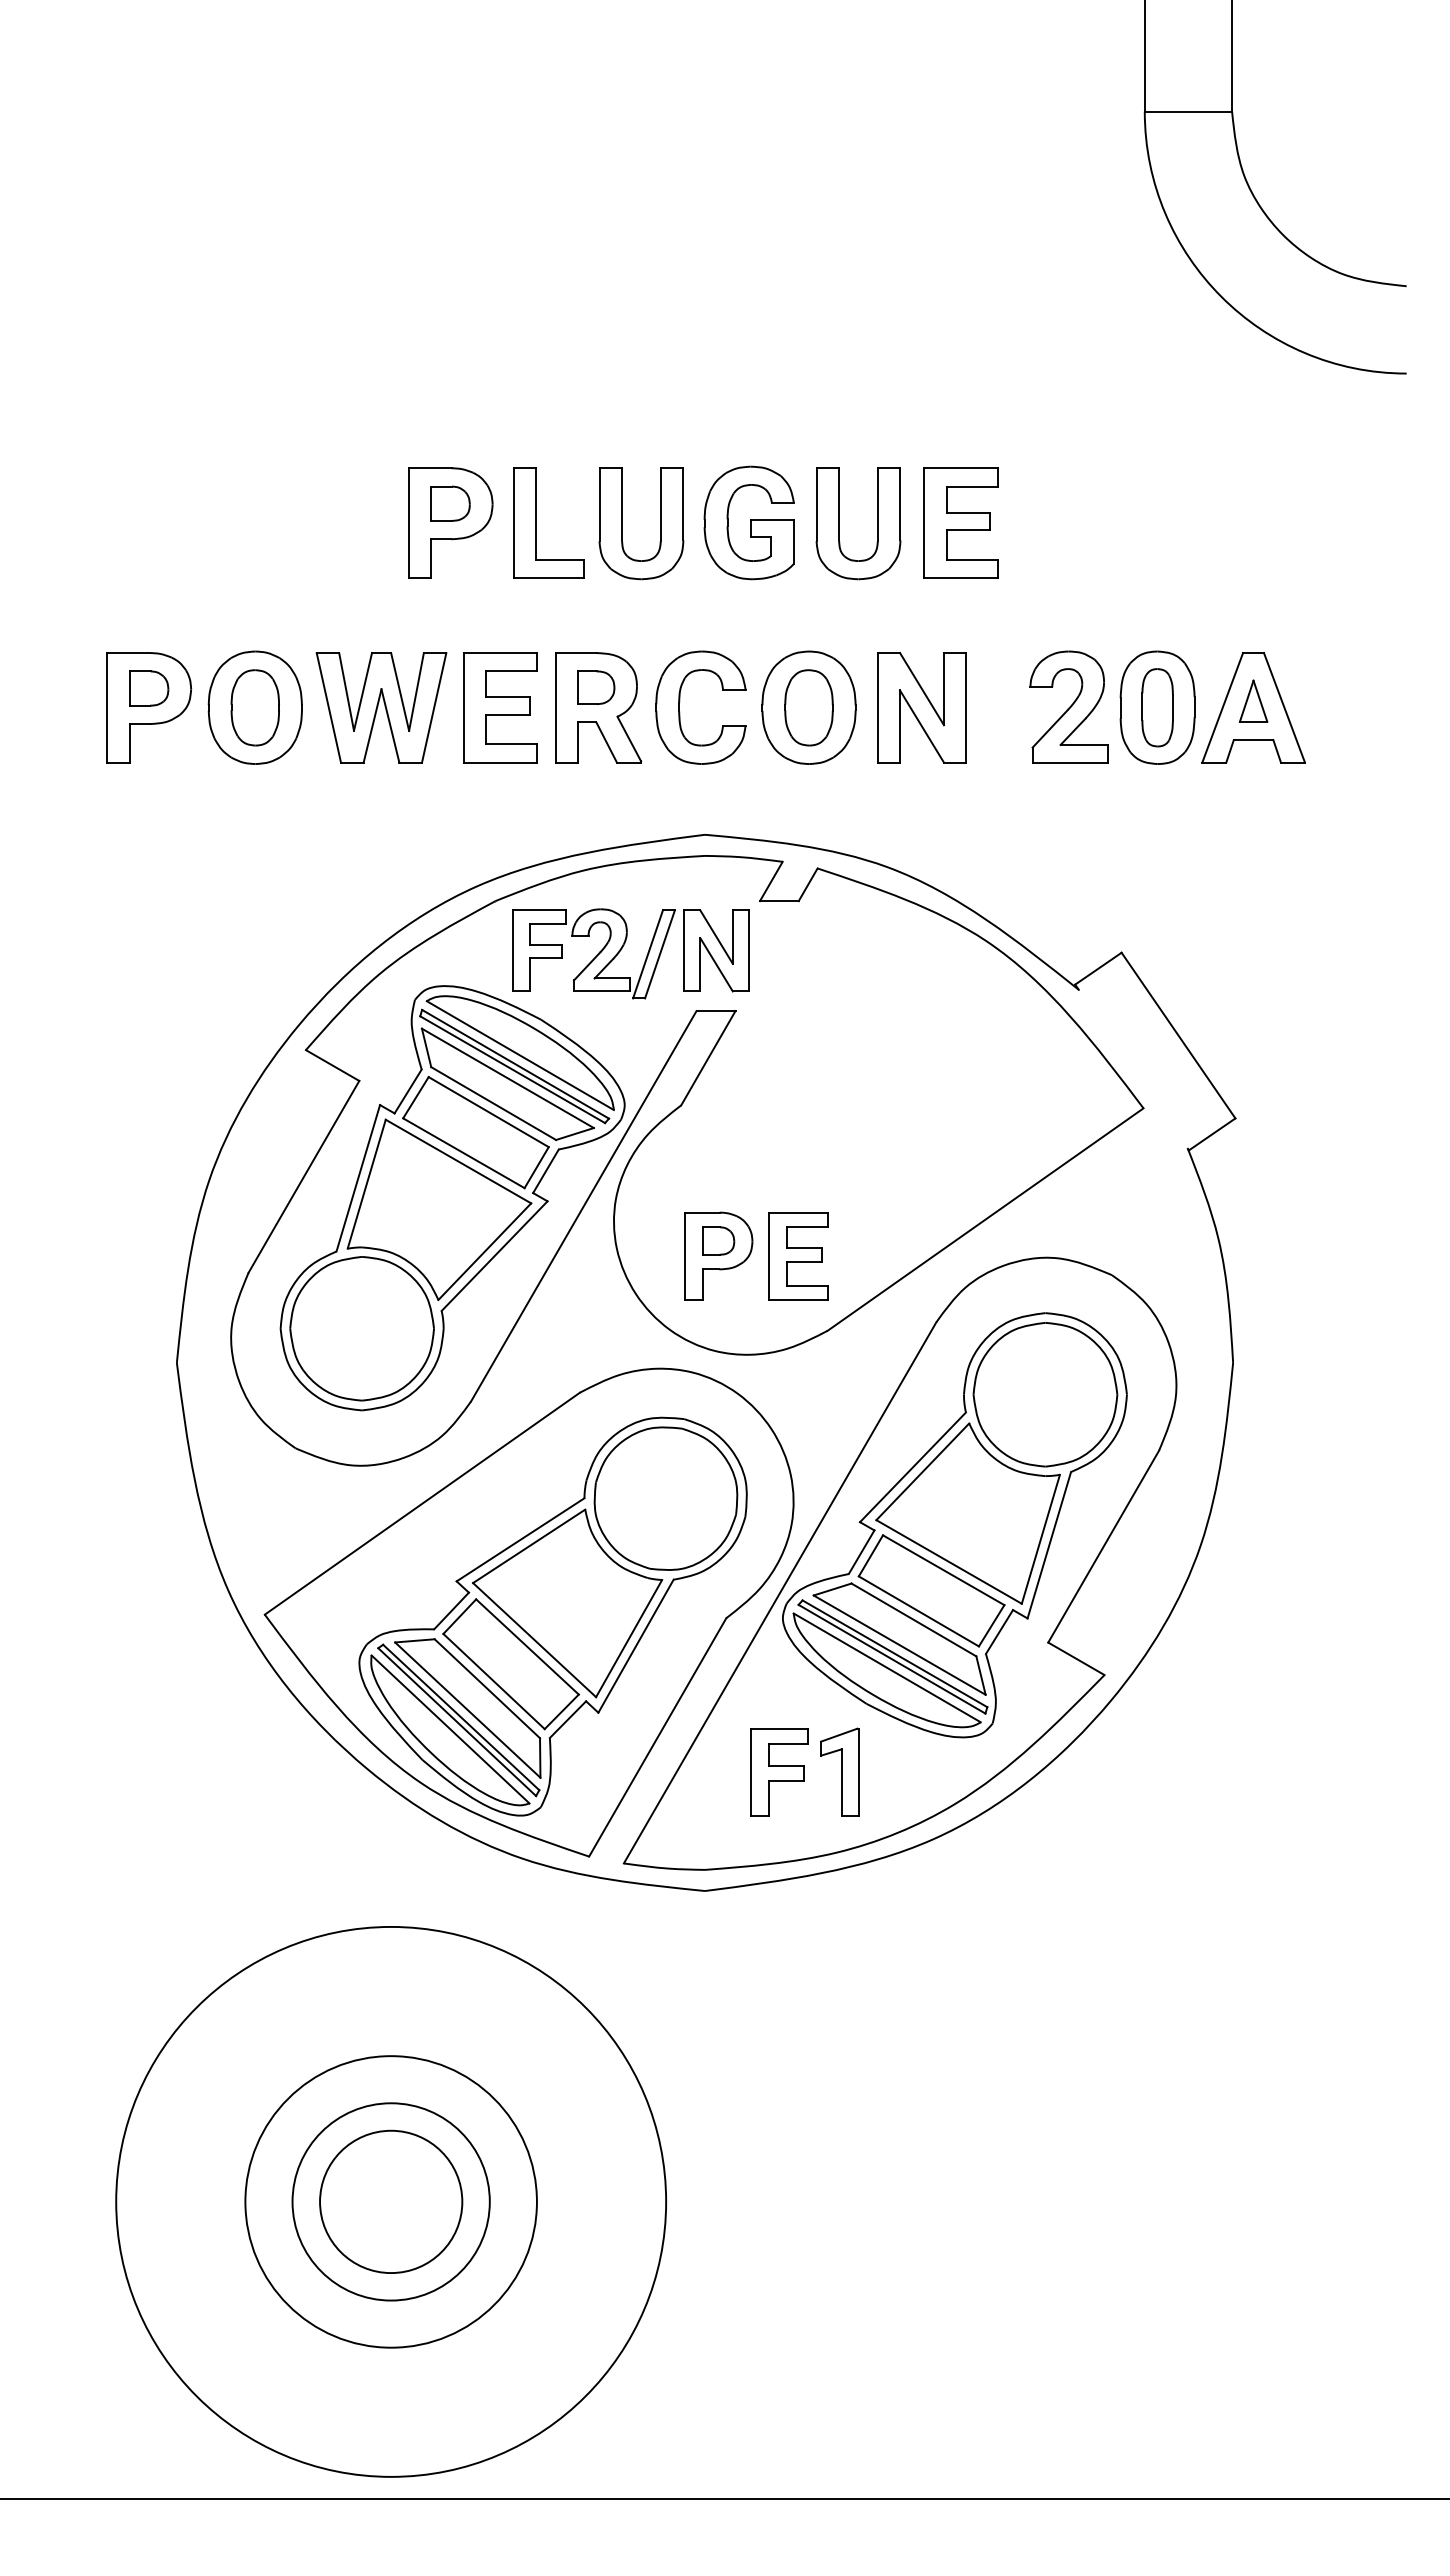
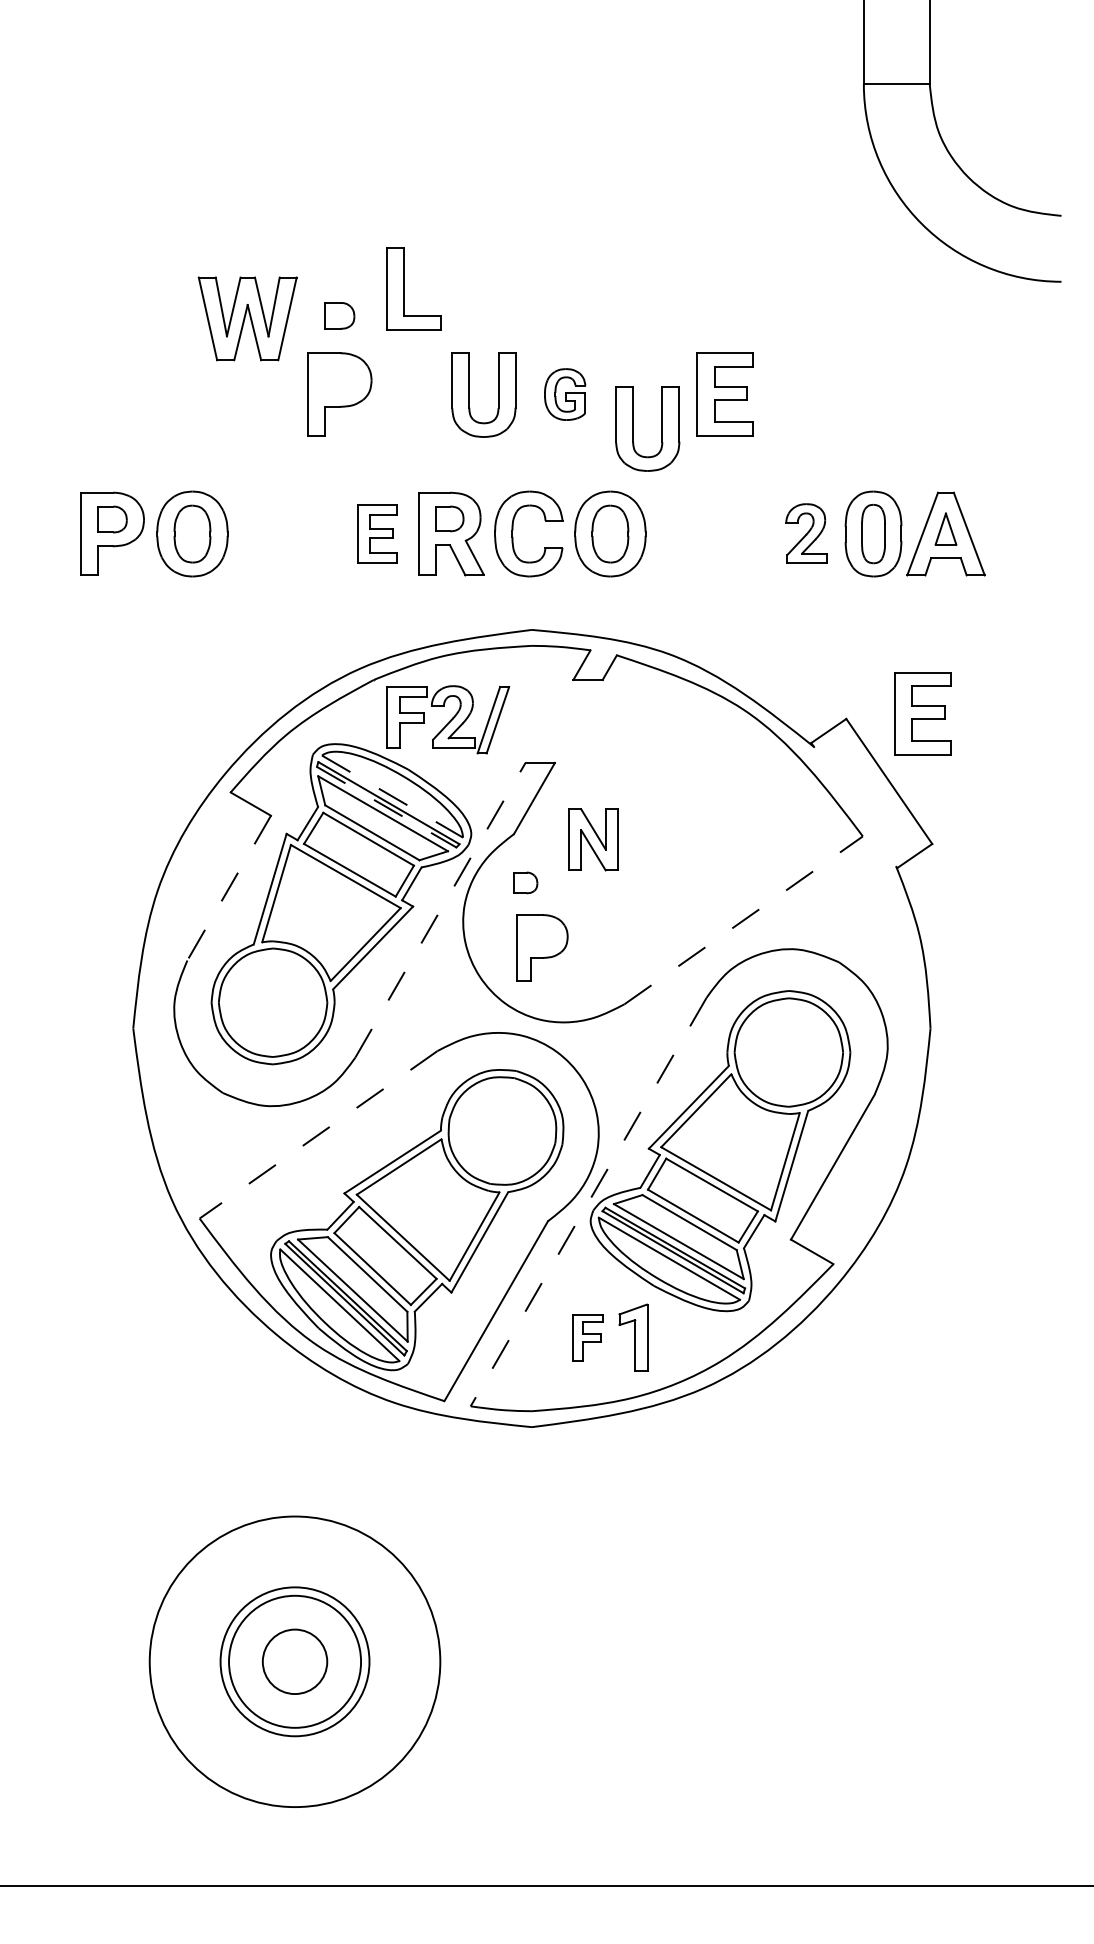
part: (450, 503) -> (339, 315), moved
part: (536, 522) -> (404, 288), moved
part: (748, 522) -> (564, 394), size x0.6
part: (839, 523) -> (633, 428), moved
part: (1068, 706) -> (806, 533), size x0.7
part: (381, 707) -> (247, 318), moved
part: (500, 707) -> (377, 533), size x0.7
part: (921, 707) -> (695, 533), removed
part: (1222, 945) -> (922, 713), added
part: (716, 950) -> (593, 839), moved
line: (520, 1055) -> (392, 796), solid -> dashed
line: (512, 1069) -> (386, 807), solid -> dashed
line: (303, 1176) -> (228, 887), solid -> dashed
line: (584, 1205) -> (440, 909), solid -> dashed
line: (986, 1219) -> (744, 920), solid -> dashed
part: (718, 1240) -> (525, 882), moved
part: (798, 1256) -> (602, 948), removed
line: (422, 1503) -> (318, 1134), solid -> dashed
line: (779, 1593) -> (588, 1202), solid -> dashed
part: (779, 1772) -> (588, 1337), size x0.7
circle: (390, 2201) -> (294, 1661), size x0.6
circle: (391, 2201) -> (295, 1661), size x0.6
circle: (391, 2201) -> (295, 1661), size x0.7

